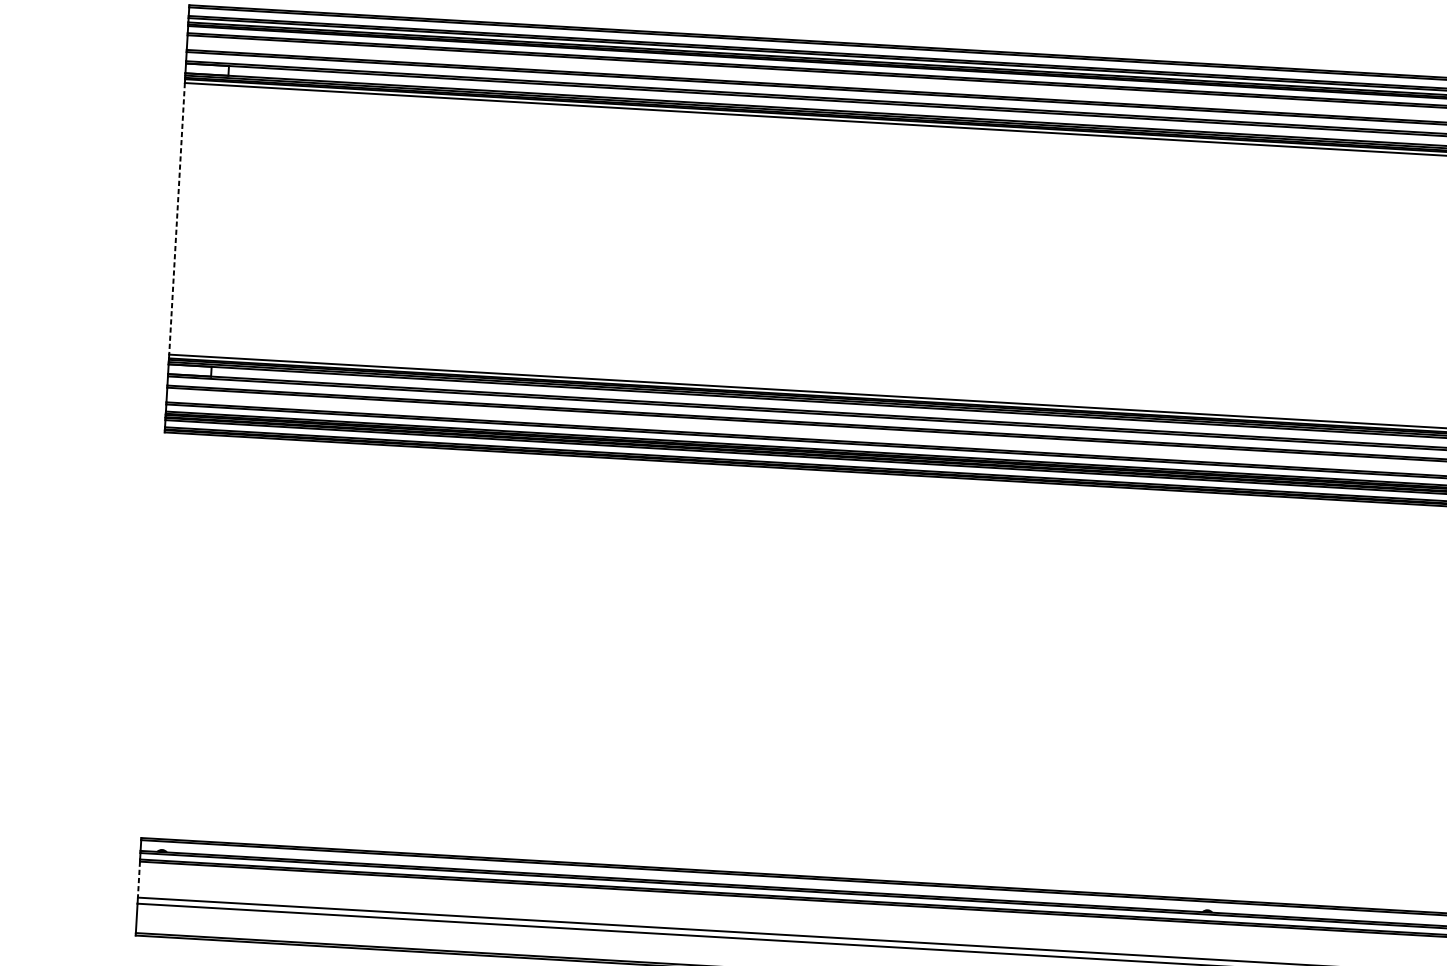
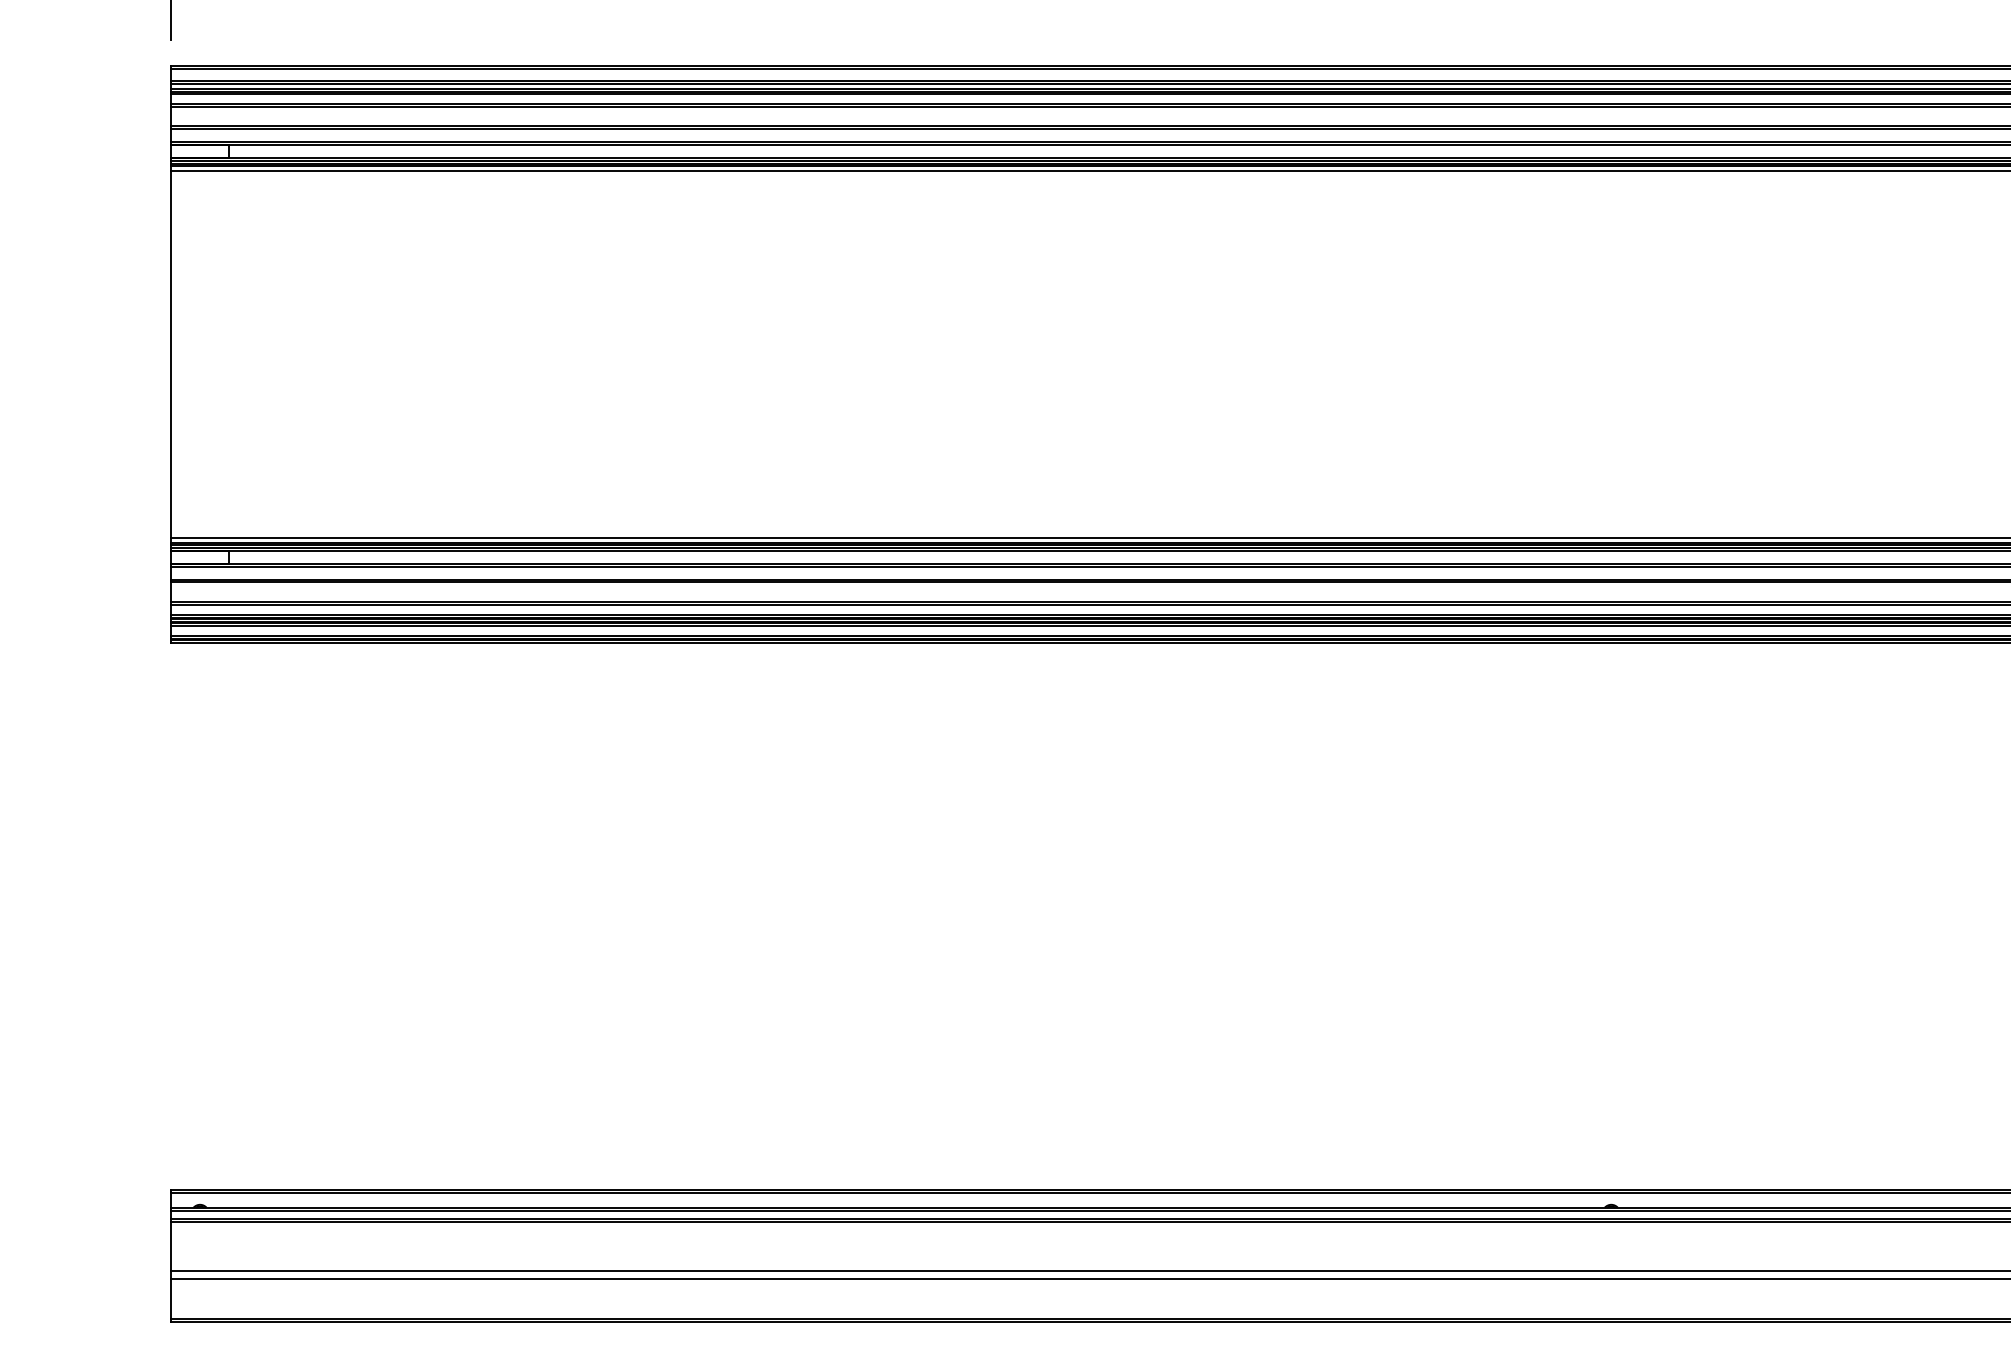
line: (177, 218) -> (171, 354), dashed -> solid
line: (139, 880) -> (171, 1247), dashed -> solid

